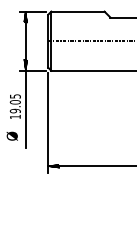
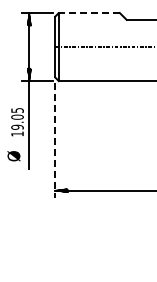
line: (78, 11) -> (89, 13), solid -> dashed
line: (48, 123) -> (55, 141), solid -> dashed

